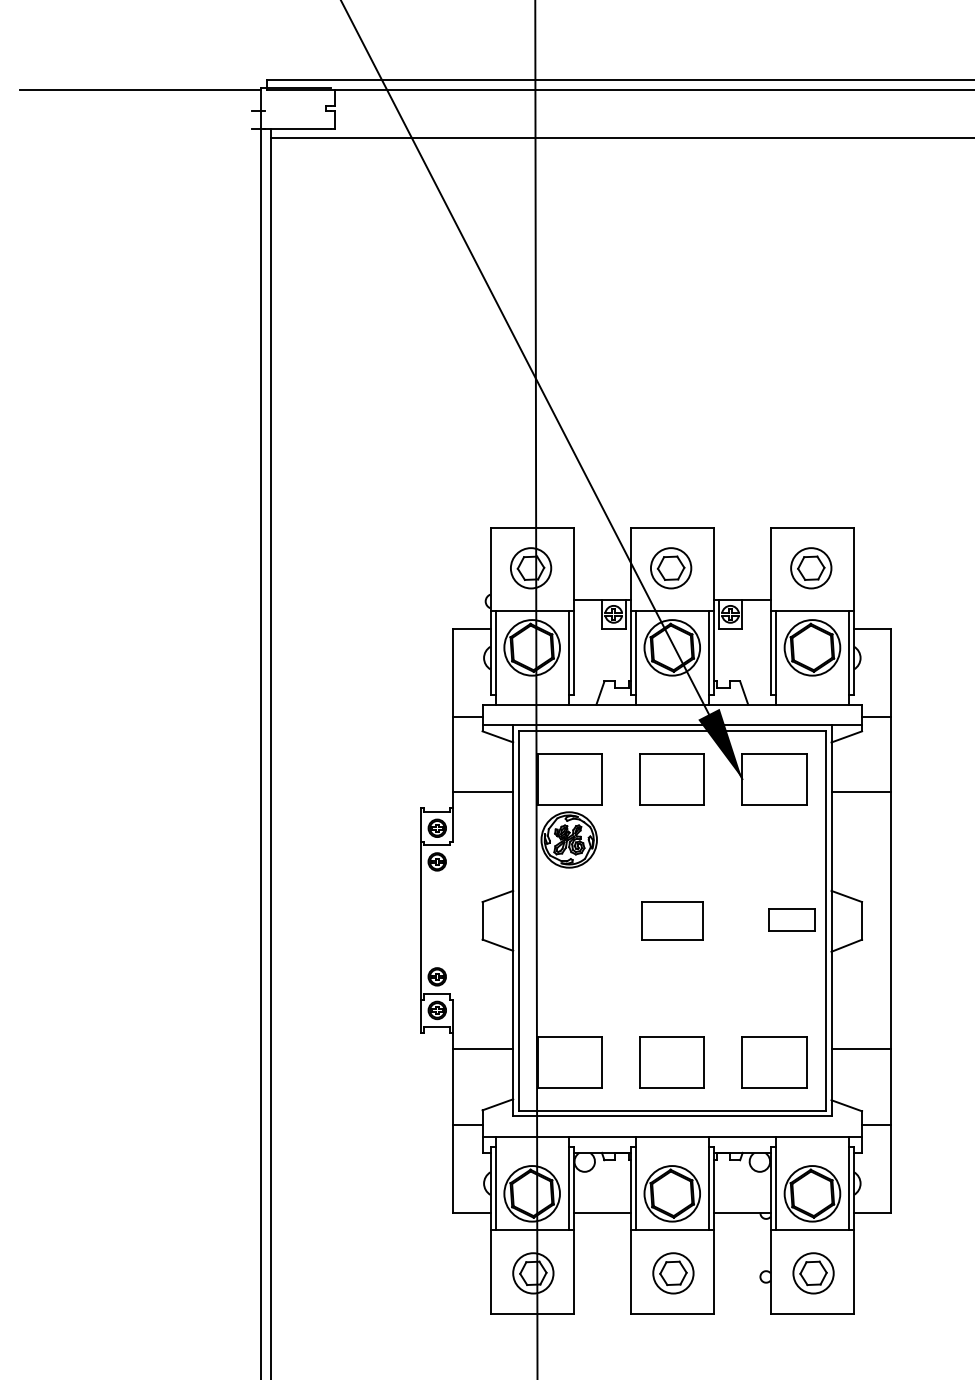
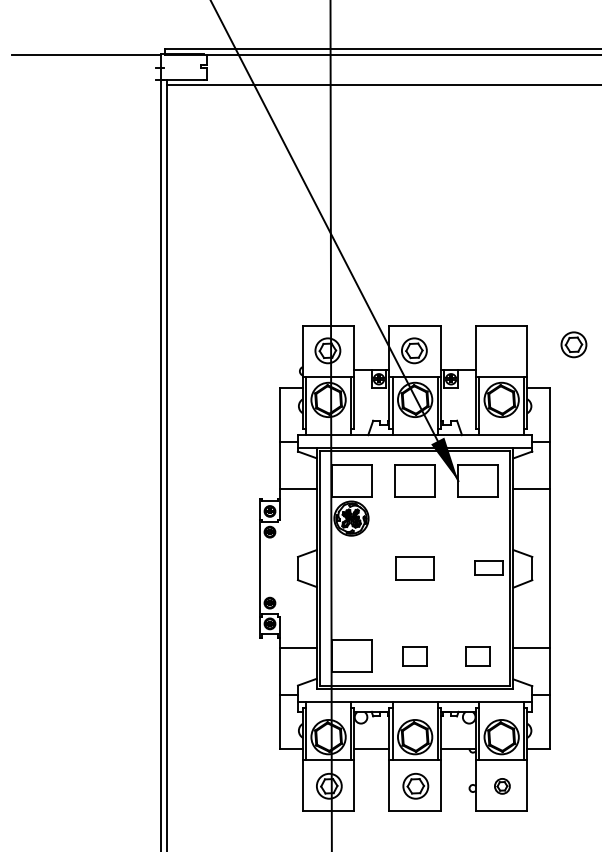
part: (810, 567) -> (573, 344), moved
part: (671, 1061) -> (414, 655), size x0.6
part: (773, 1061) -> (477, 655), size x0.6
part: (813, 1273) -> (502, 786), size x0.6

